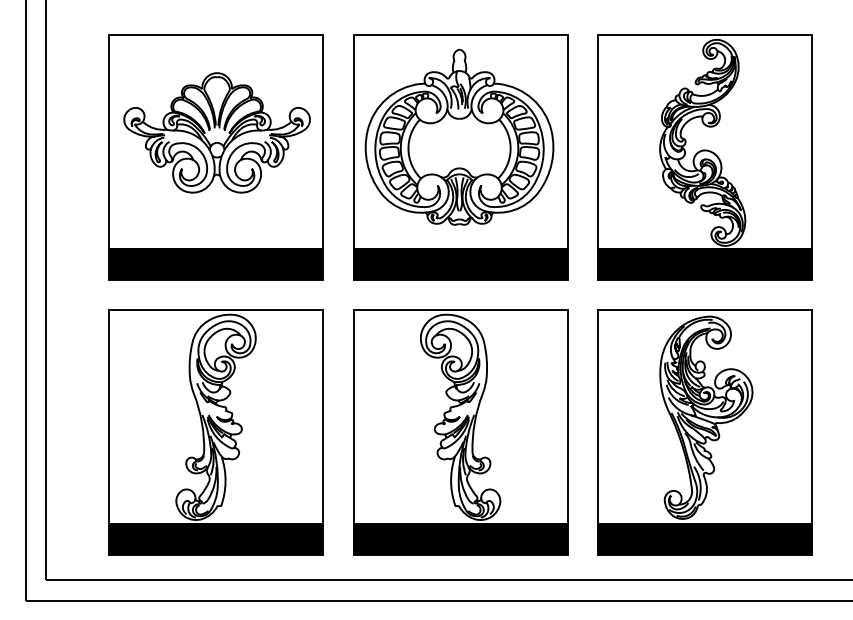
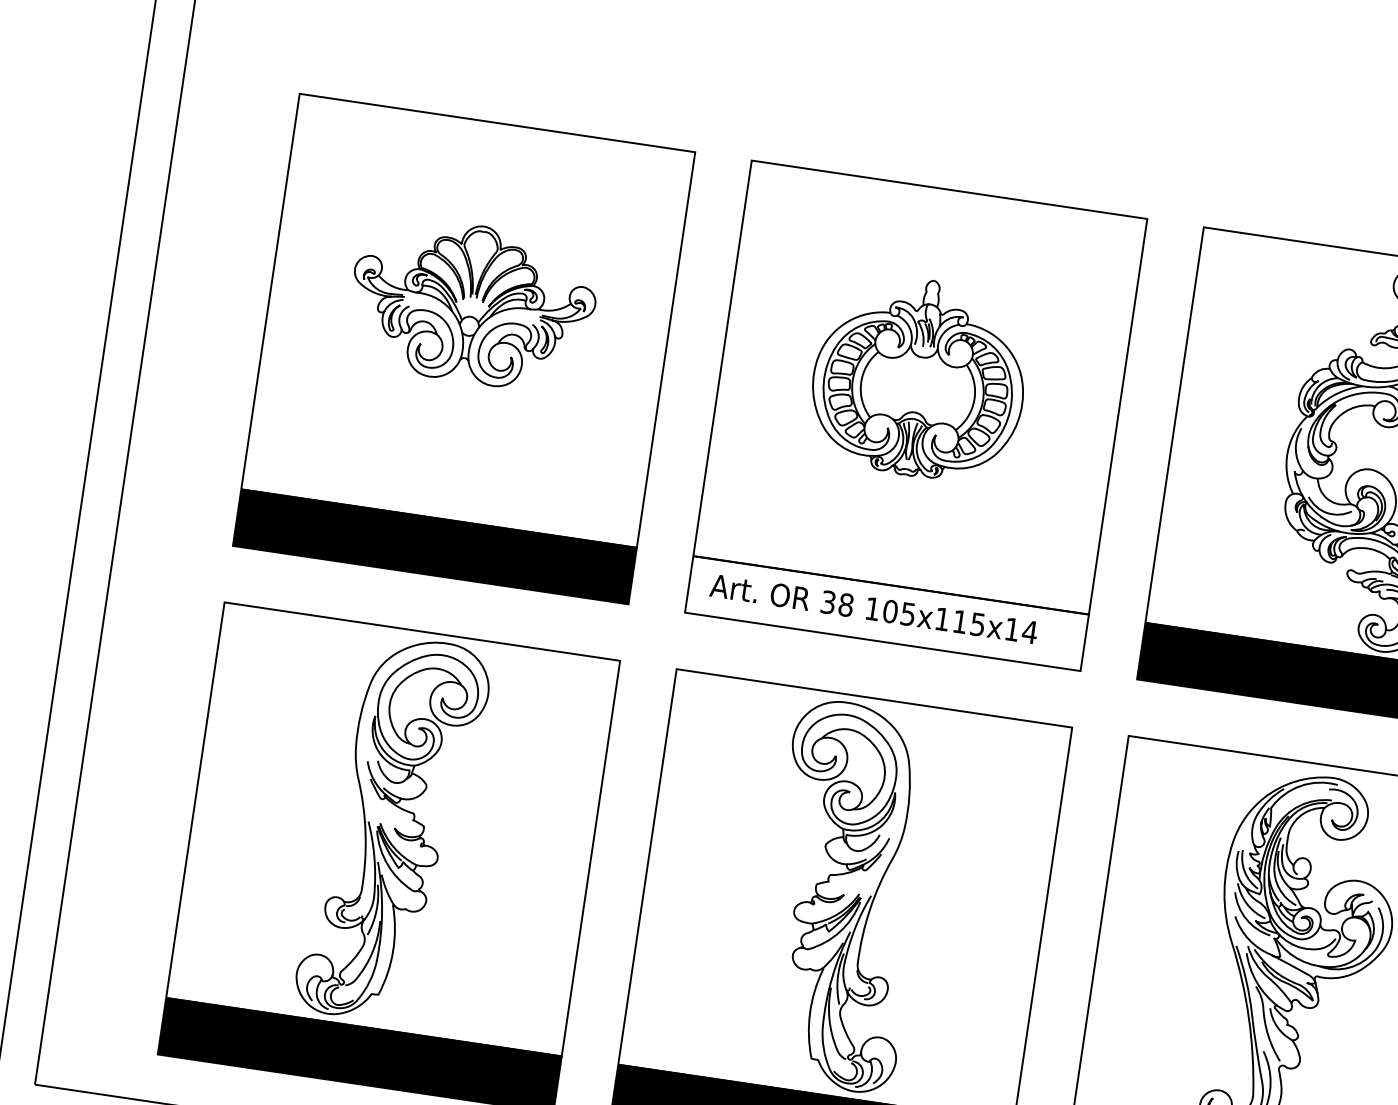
part: (216, 132) -> (471, 302), size x0.7
part: (459, 136) -> (919, 376), size x0.6
fill: (460, 264) -> (886, 613), removed

